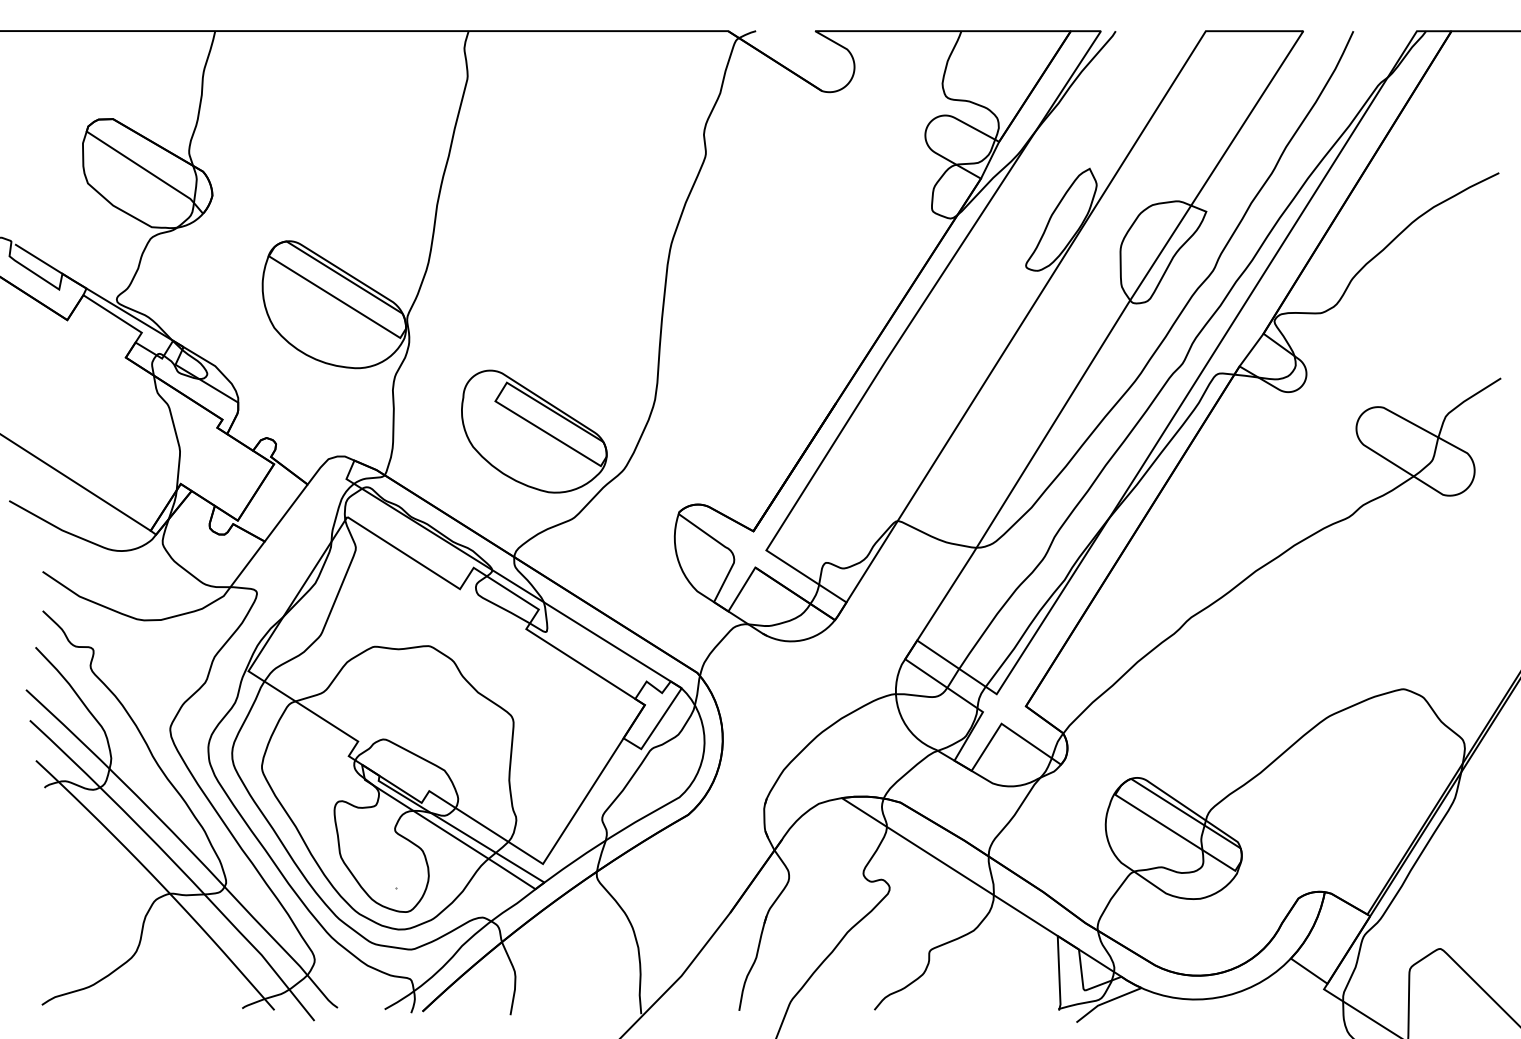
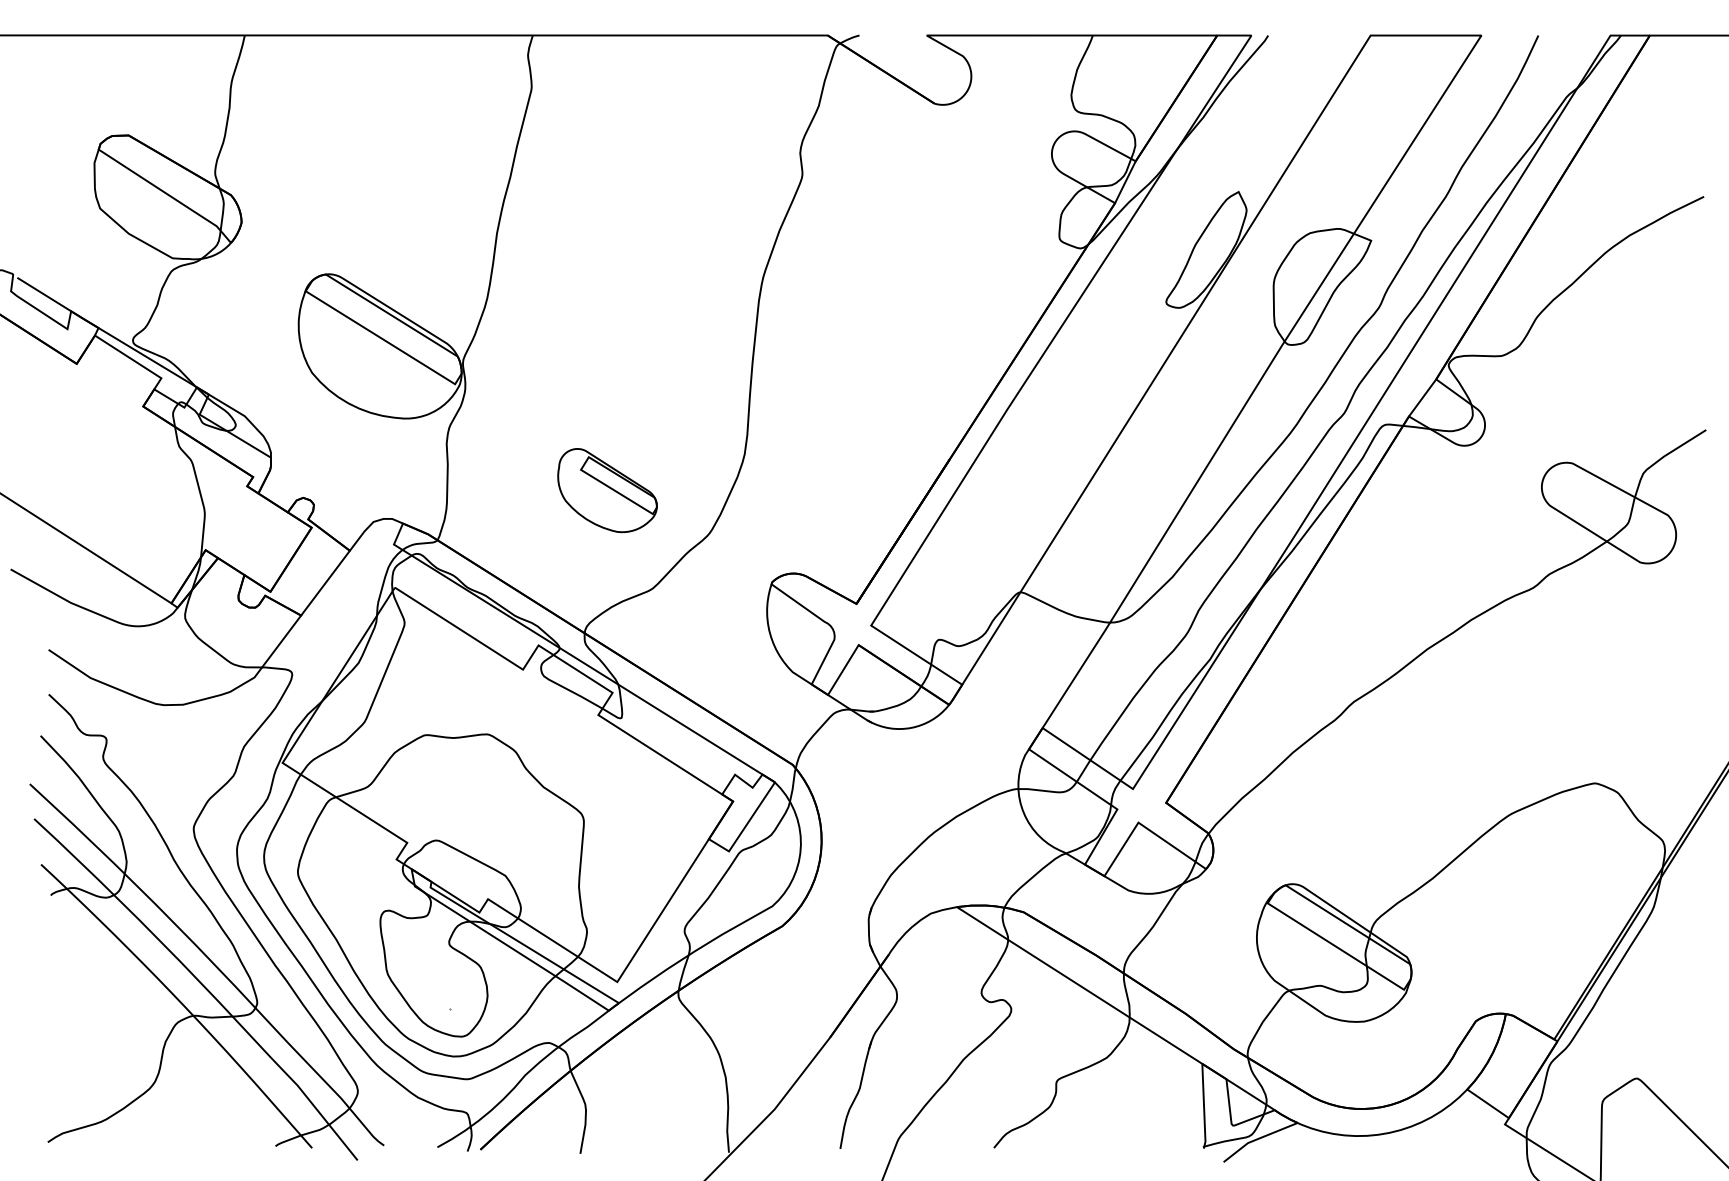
part: (534, 431) -> (607, 490), size x0.6

